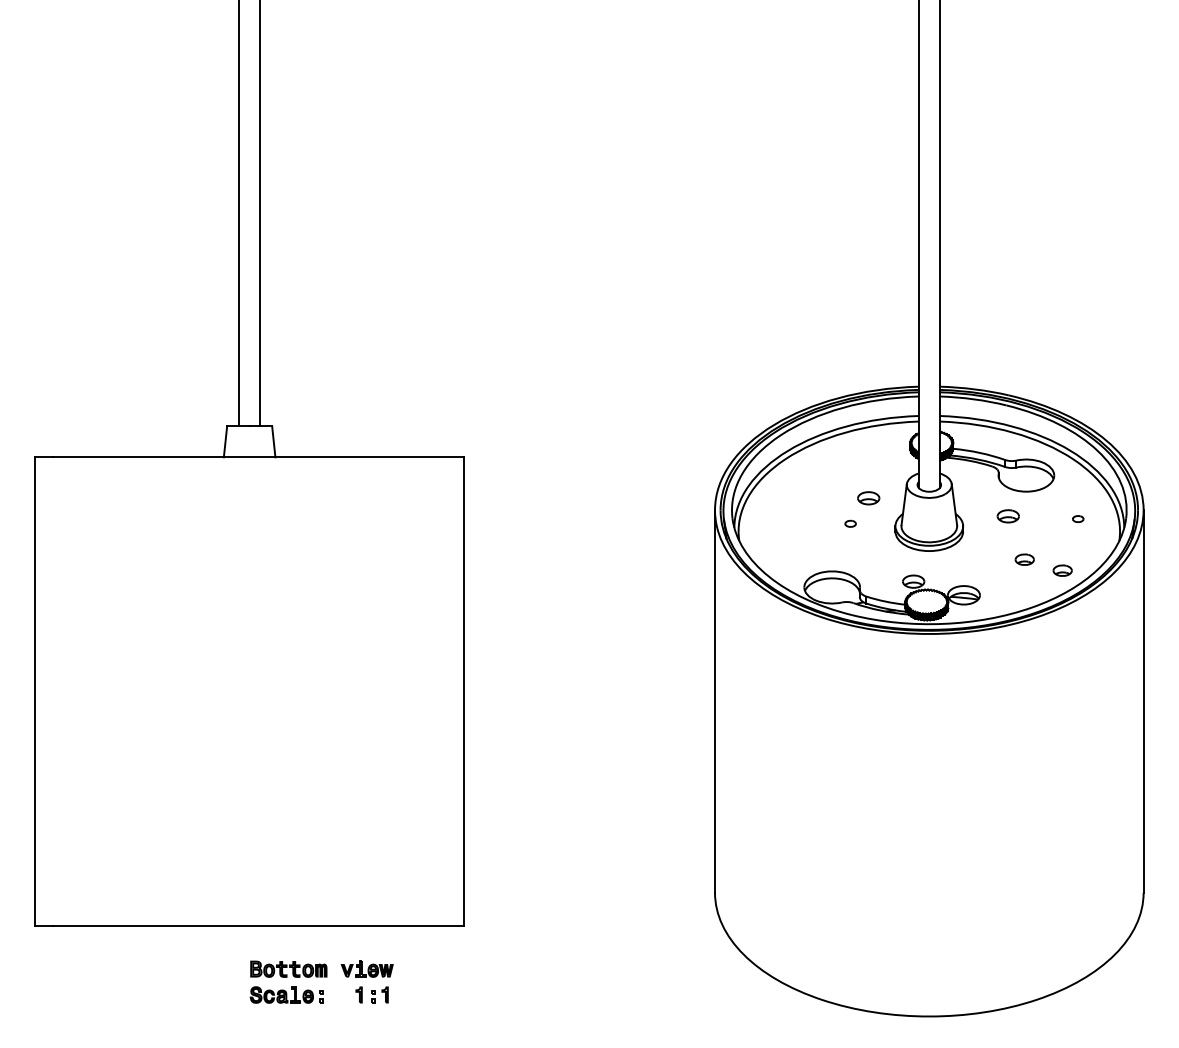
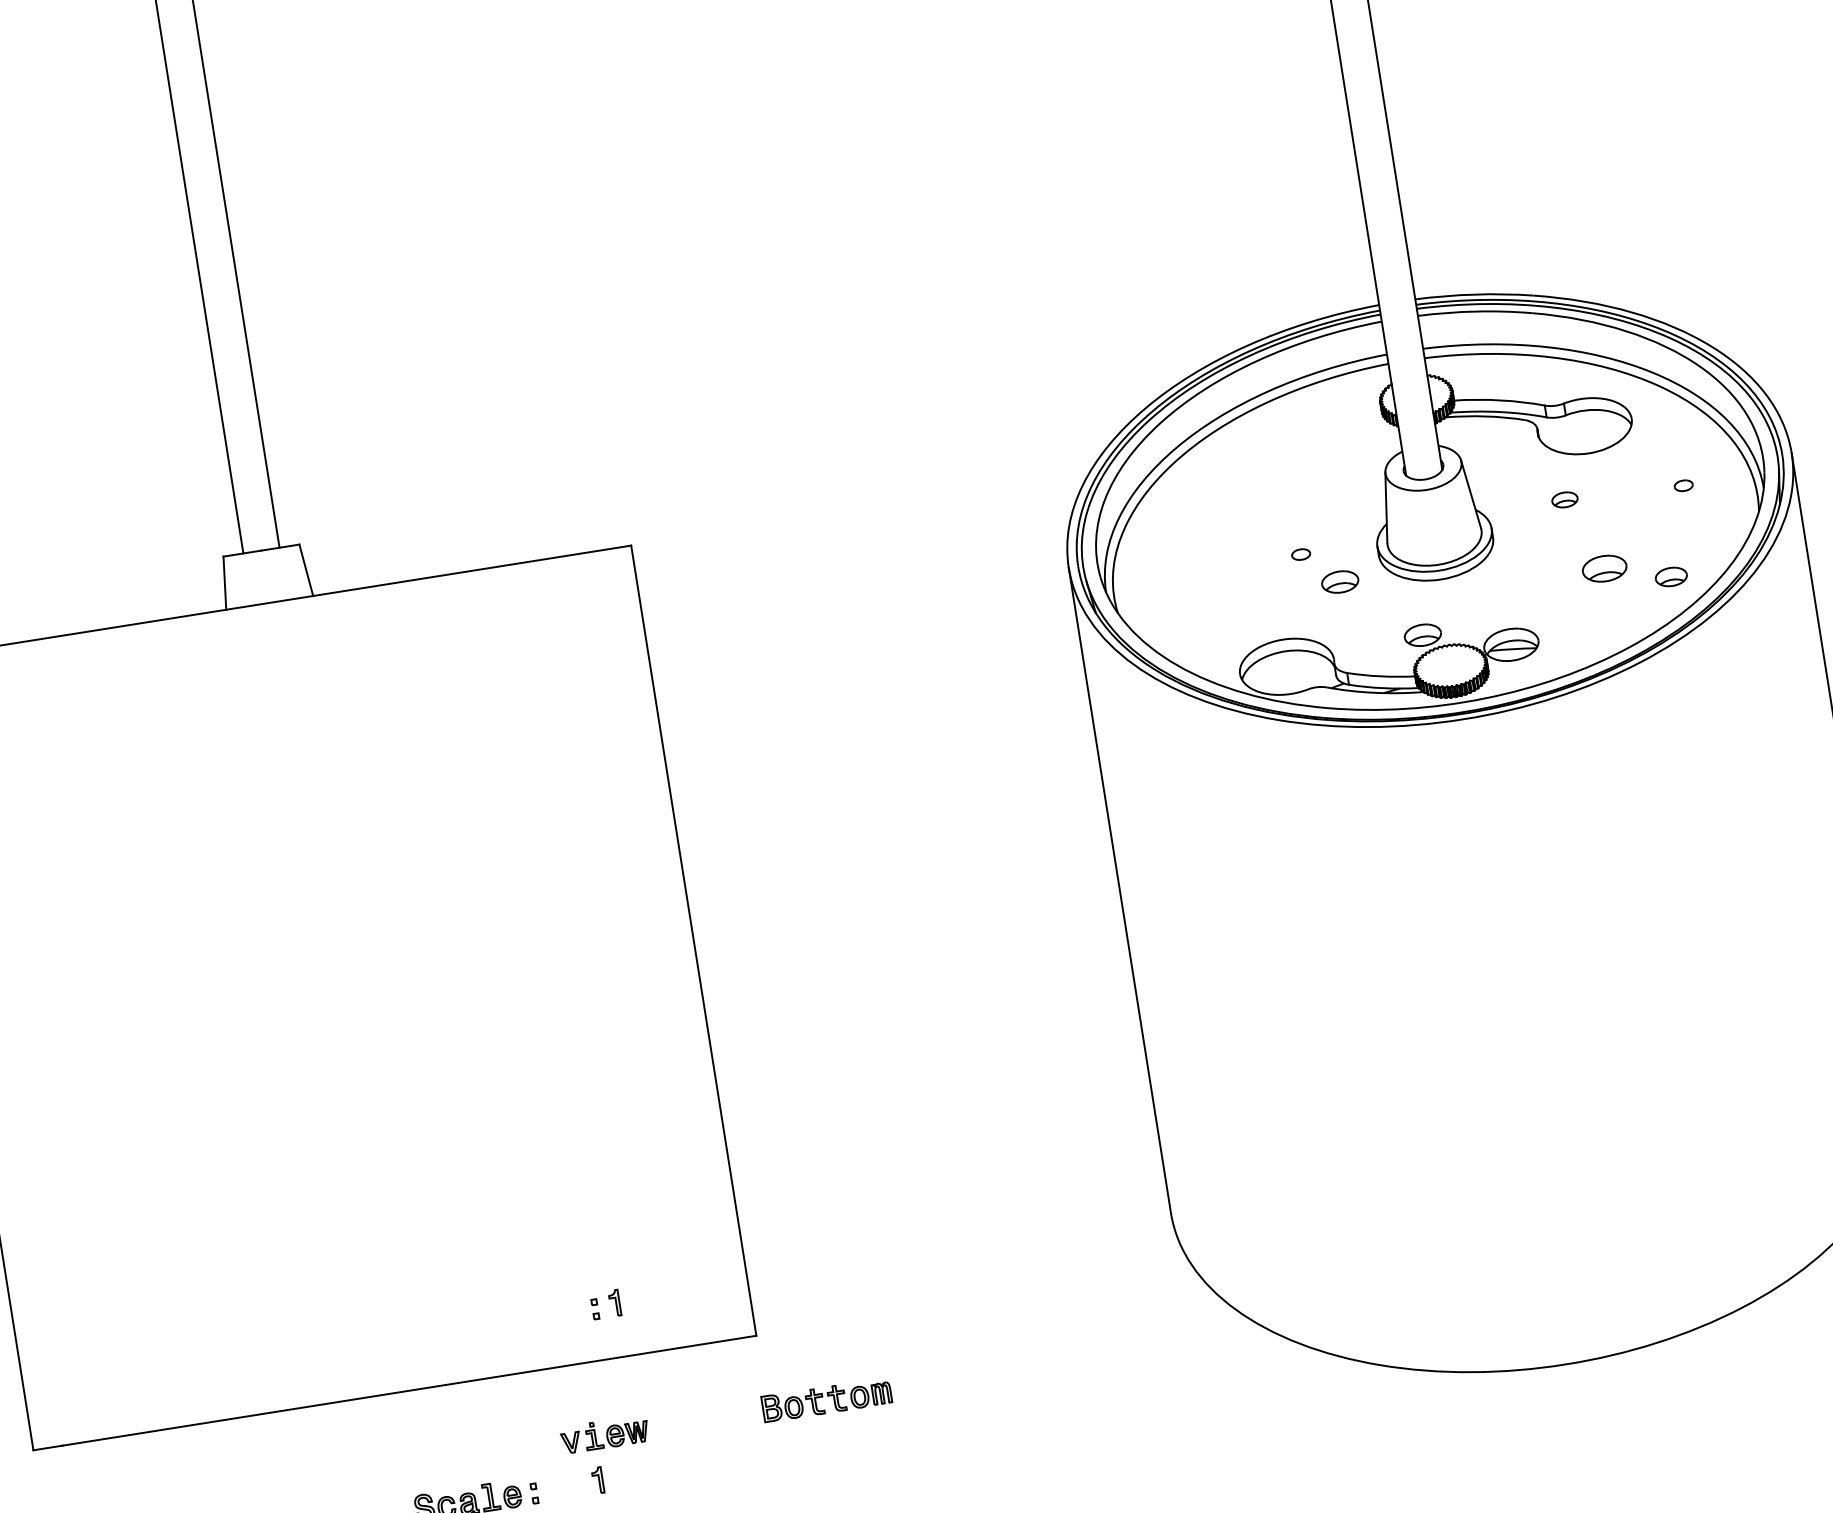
part: (868, 498) -> (1339, 582), moved
part: (1007, 516) -> (1563, 500), size x0.7
part: (1024, 559) -> (1603, 568), size x1.4
part: (288, 968) -> (826, 1398), moved
part: (379, 994) -> (605, 1303), moved

